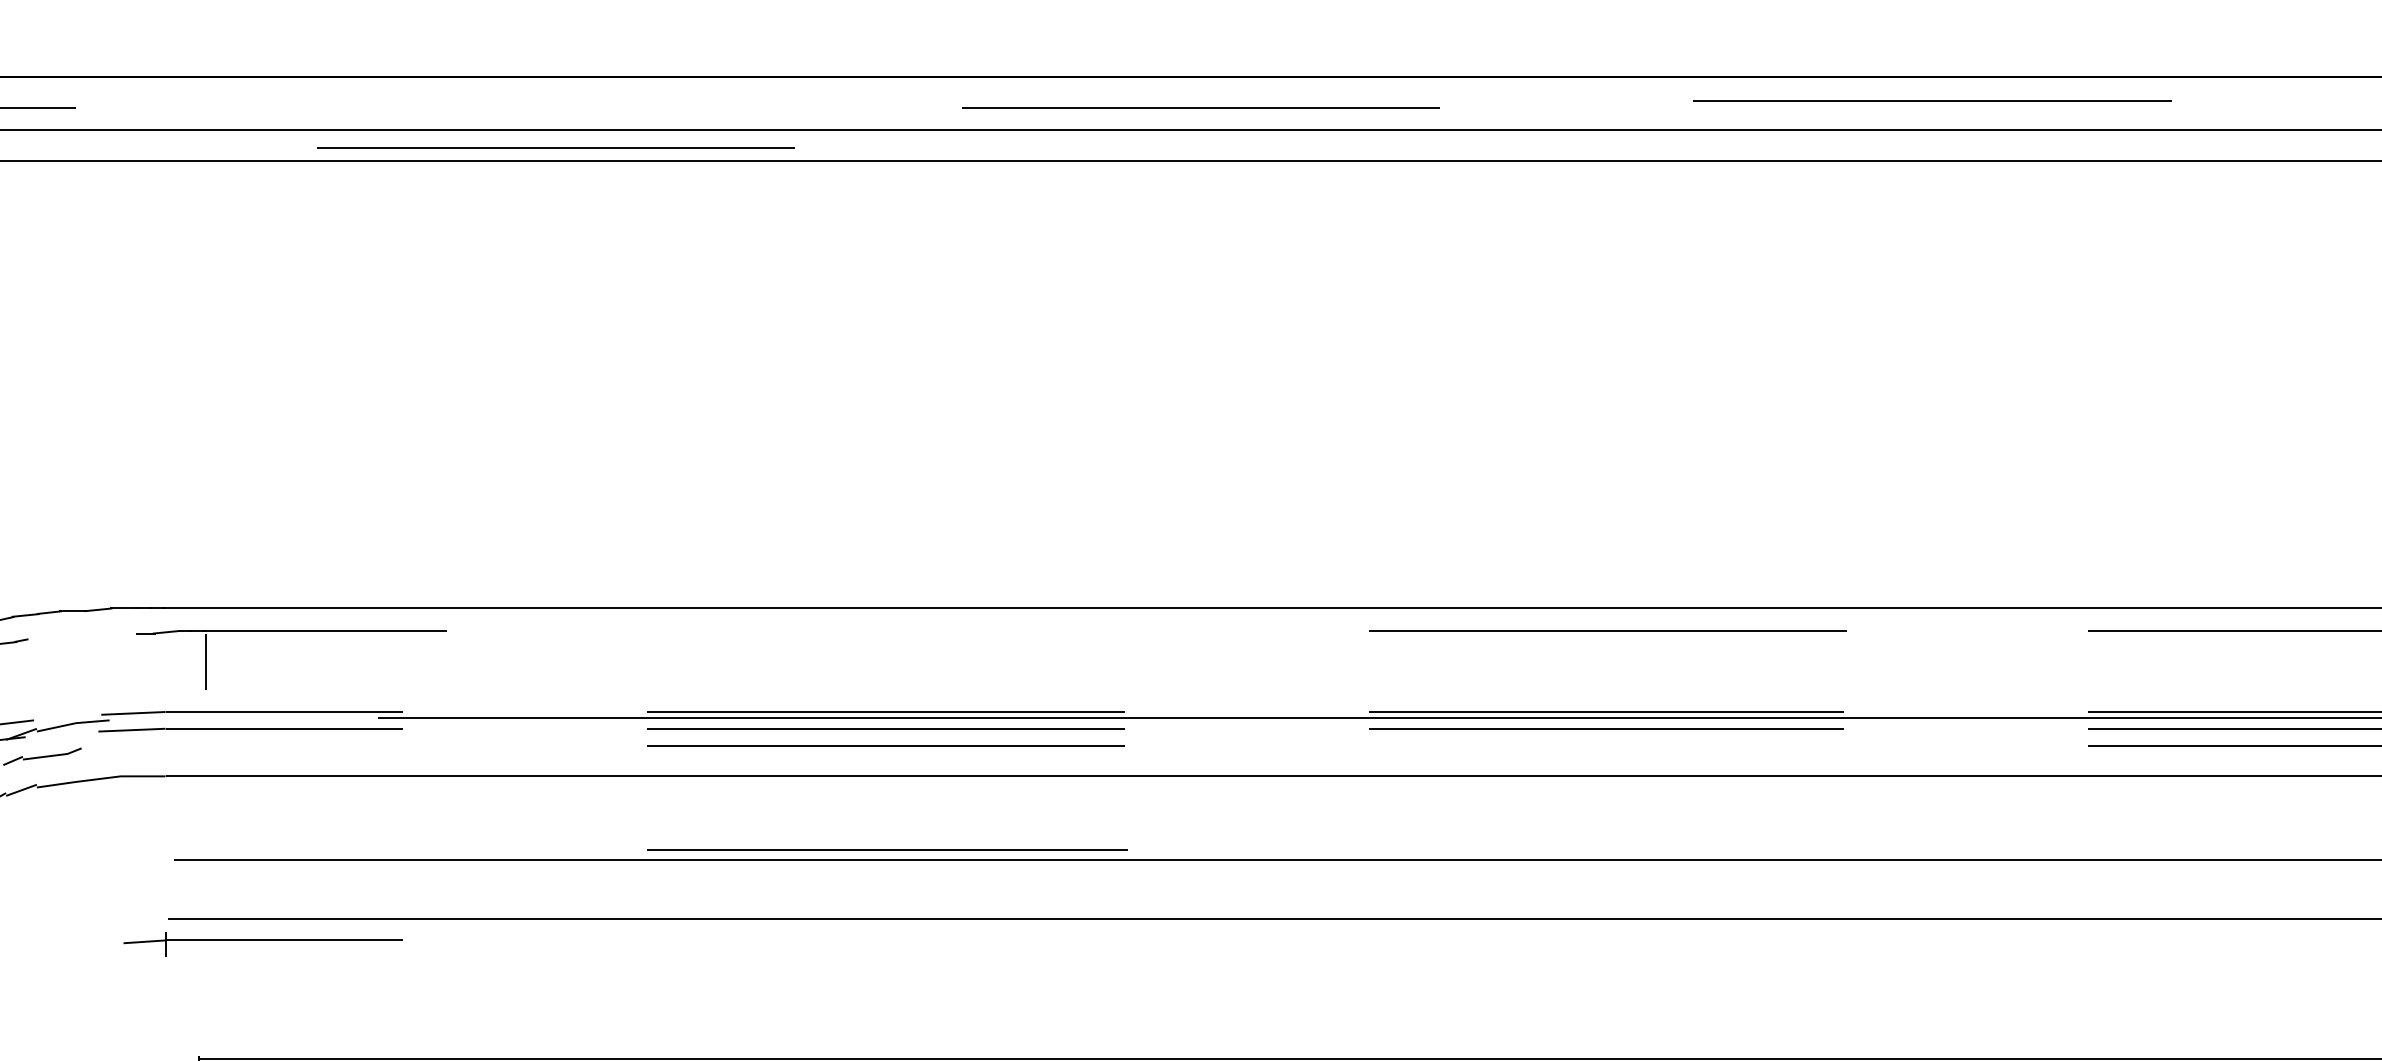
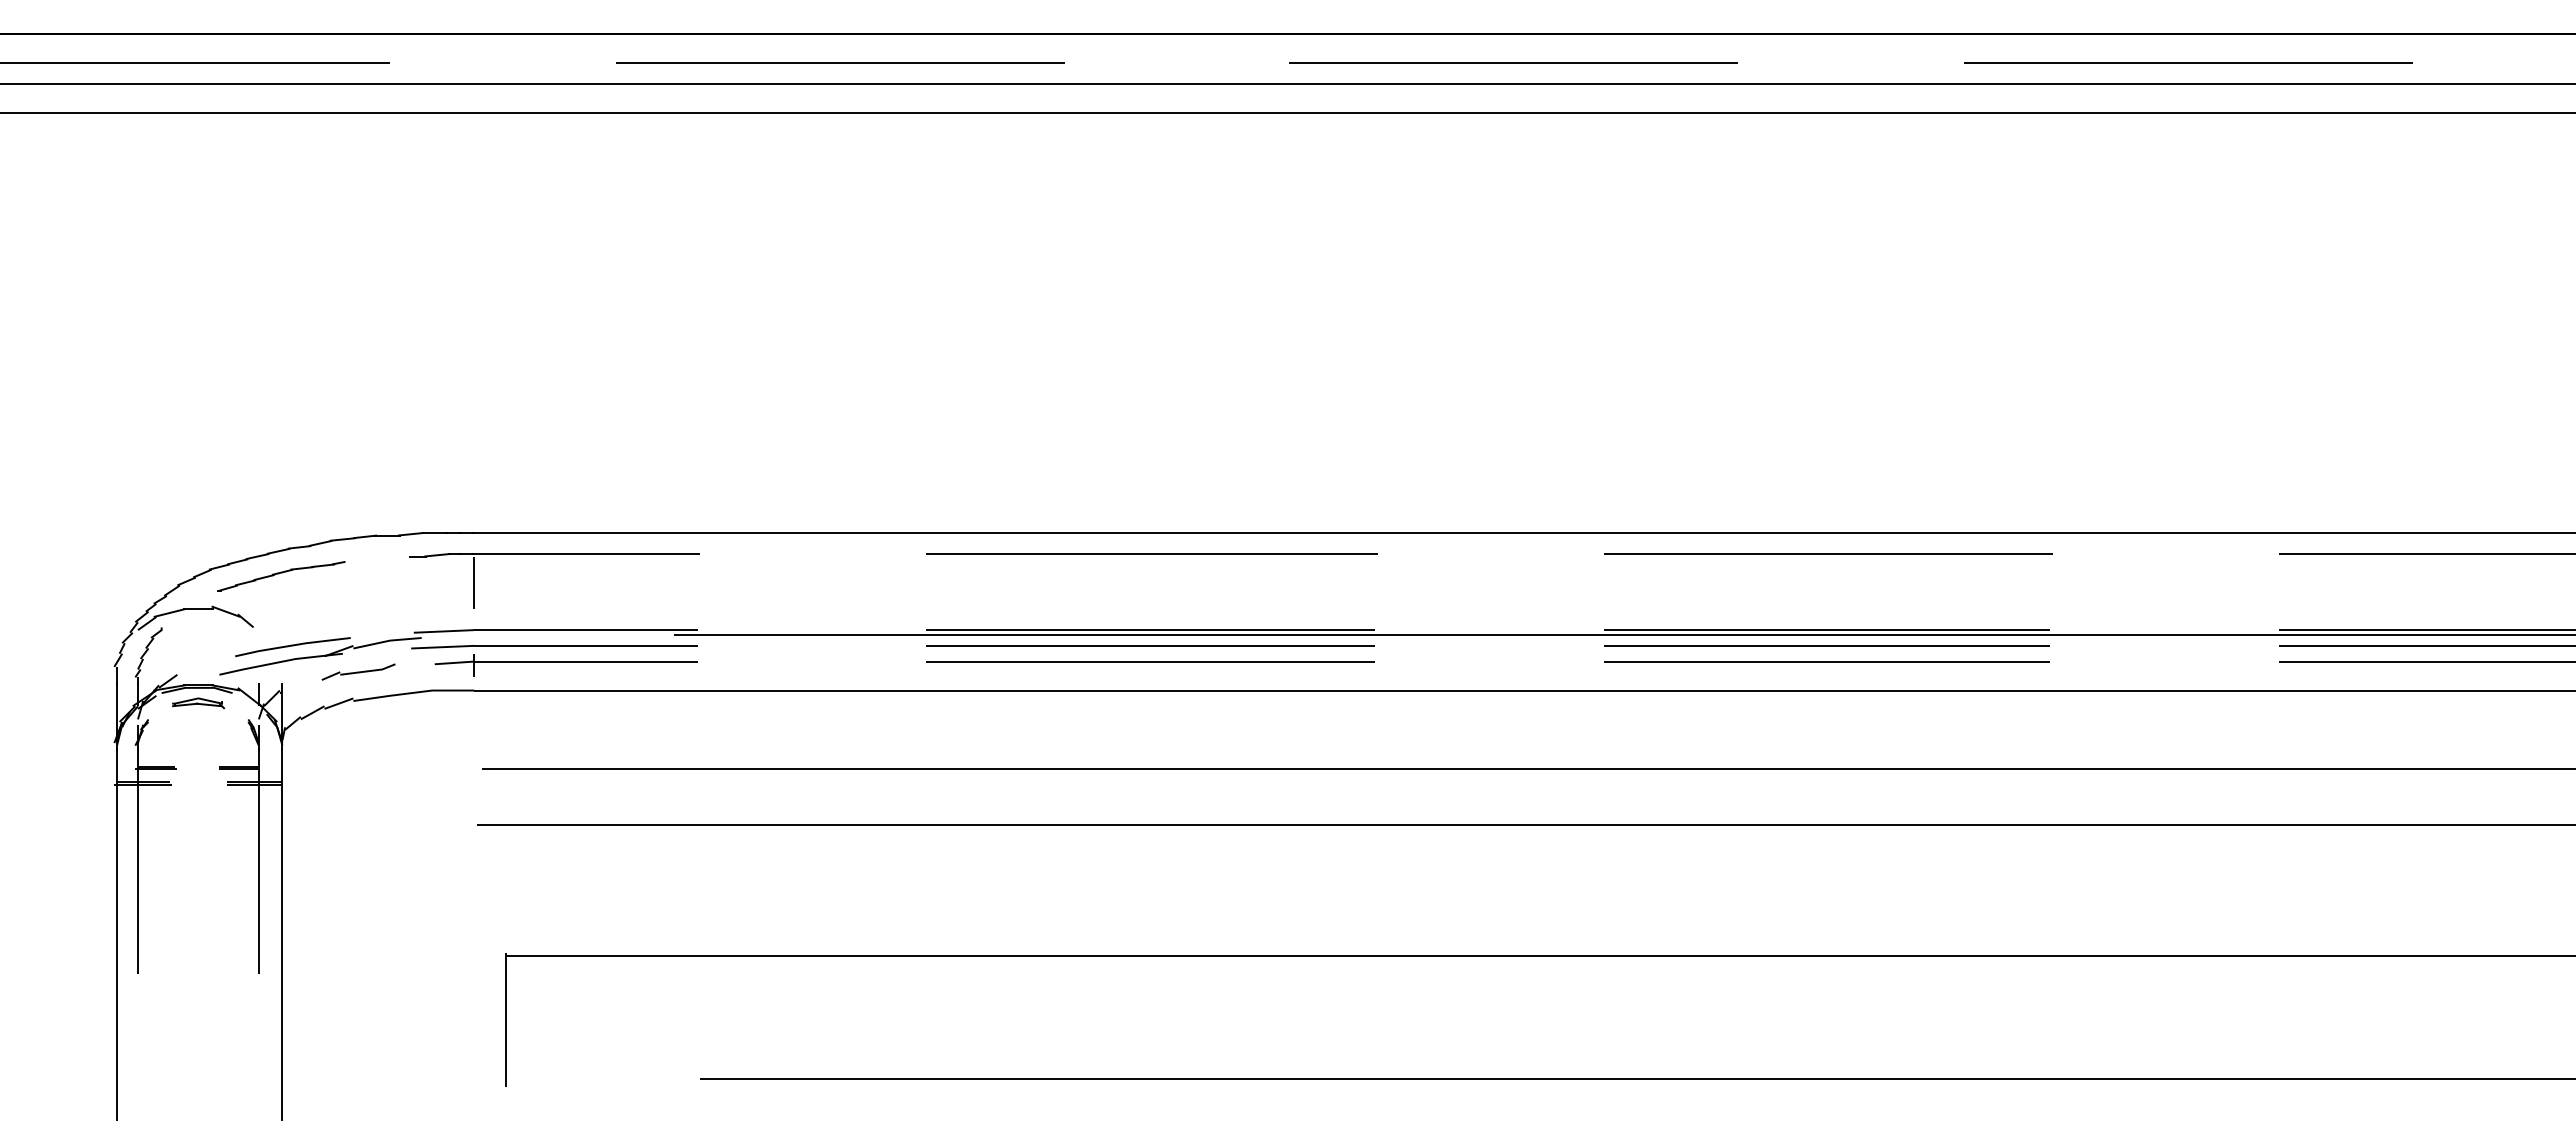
line: (1932, 101) -> (2188, 62), moved
line: (1201, 107) -> (1513, 62), moved
line: (555, 147) -> (840, 62), moved
part: (291, 631) -> (554, 554), moved
line: (1605, 745) -> (1826, 661), added
line: (886, 849) -> (1151, 553), moved
part: (262, 944) -> (565, 665), moved

